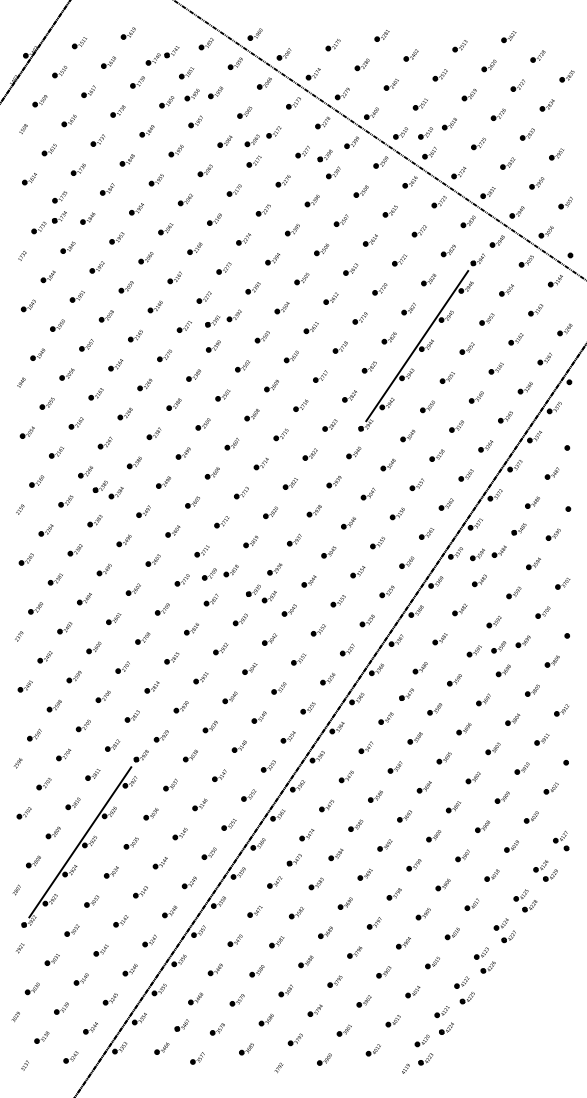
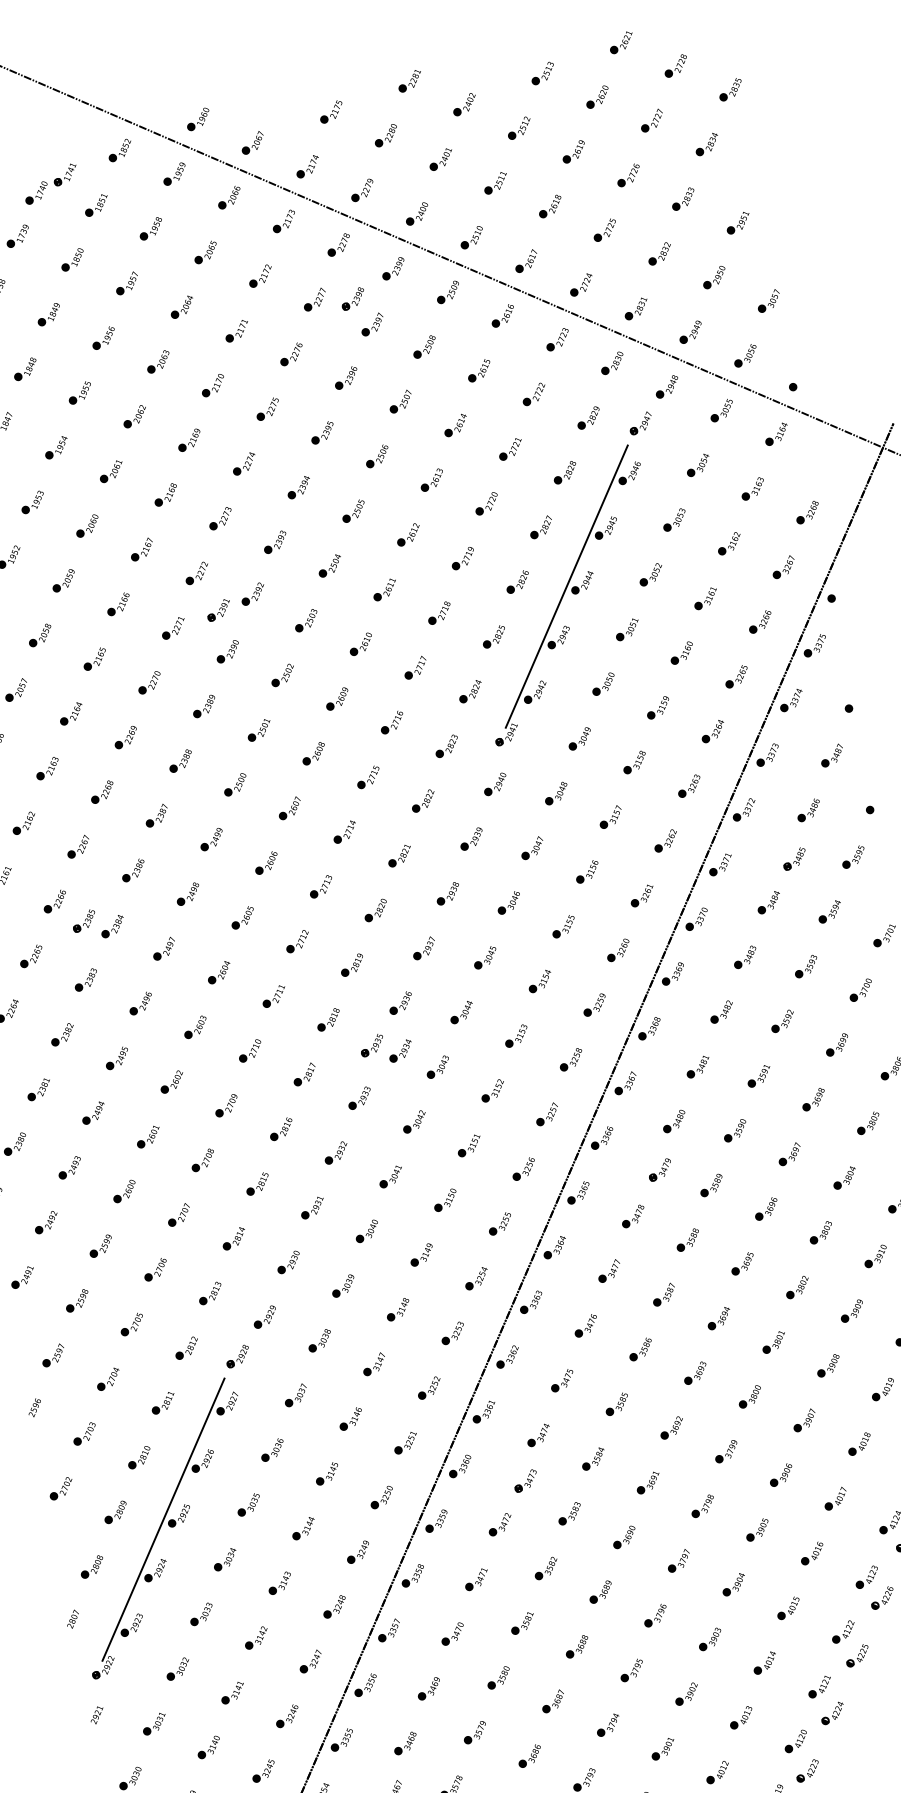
part: (191, 94) -> (111, 239), removed
part: (425, 133) -> (513, 230), removed
part: (251, 140) -> (225, 297), removed
part: (477, 554) -> (733, 914), removed
part: (209, 574) -> (293, 1032), removed
part: (498, 647) -> (797, 1062), removed

